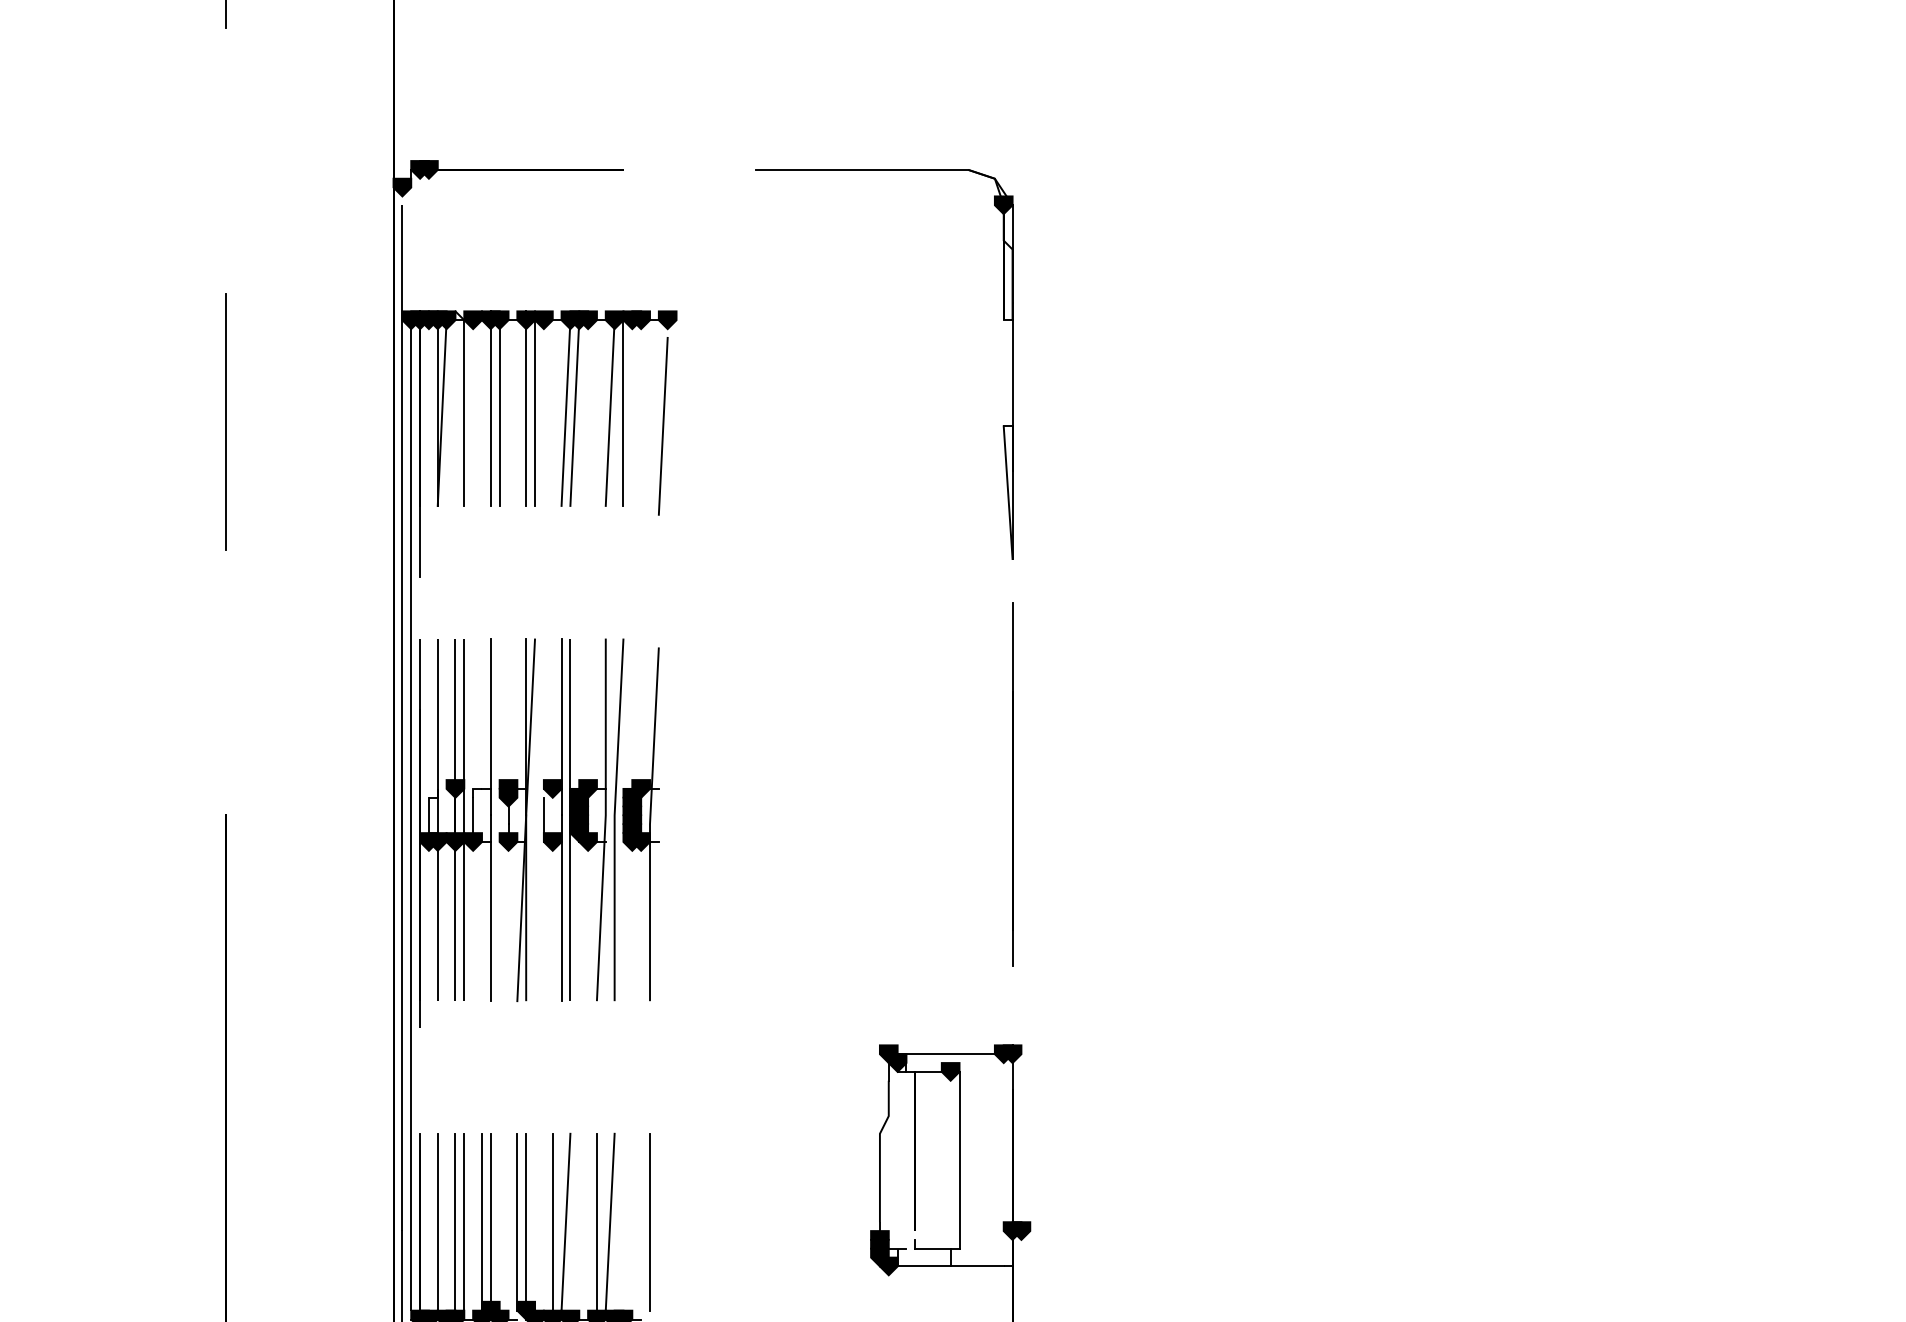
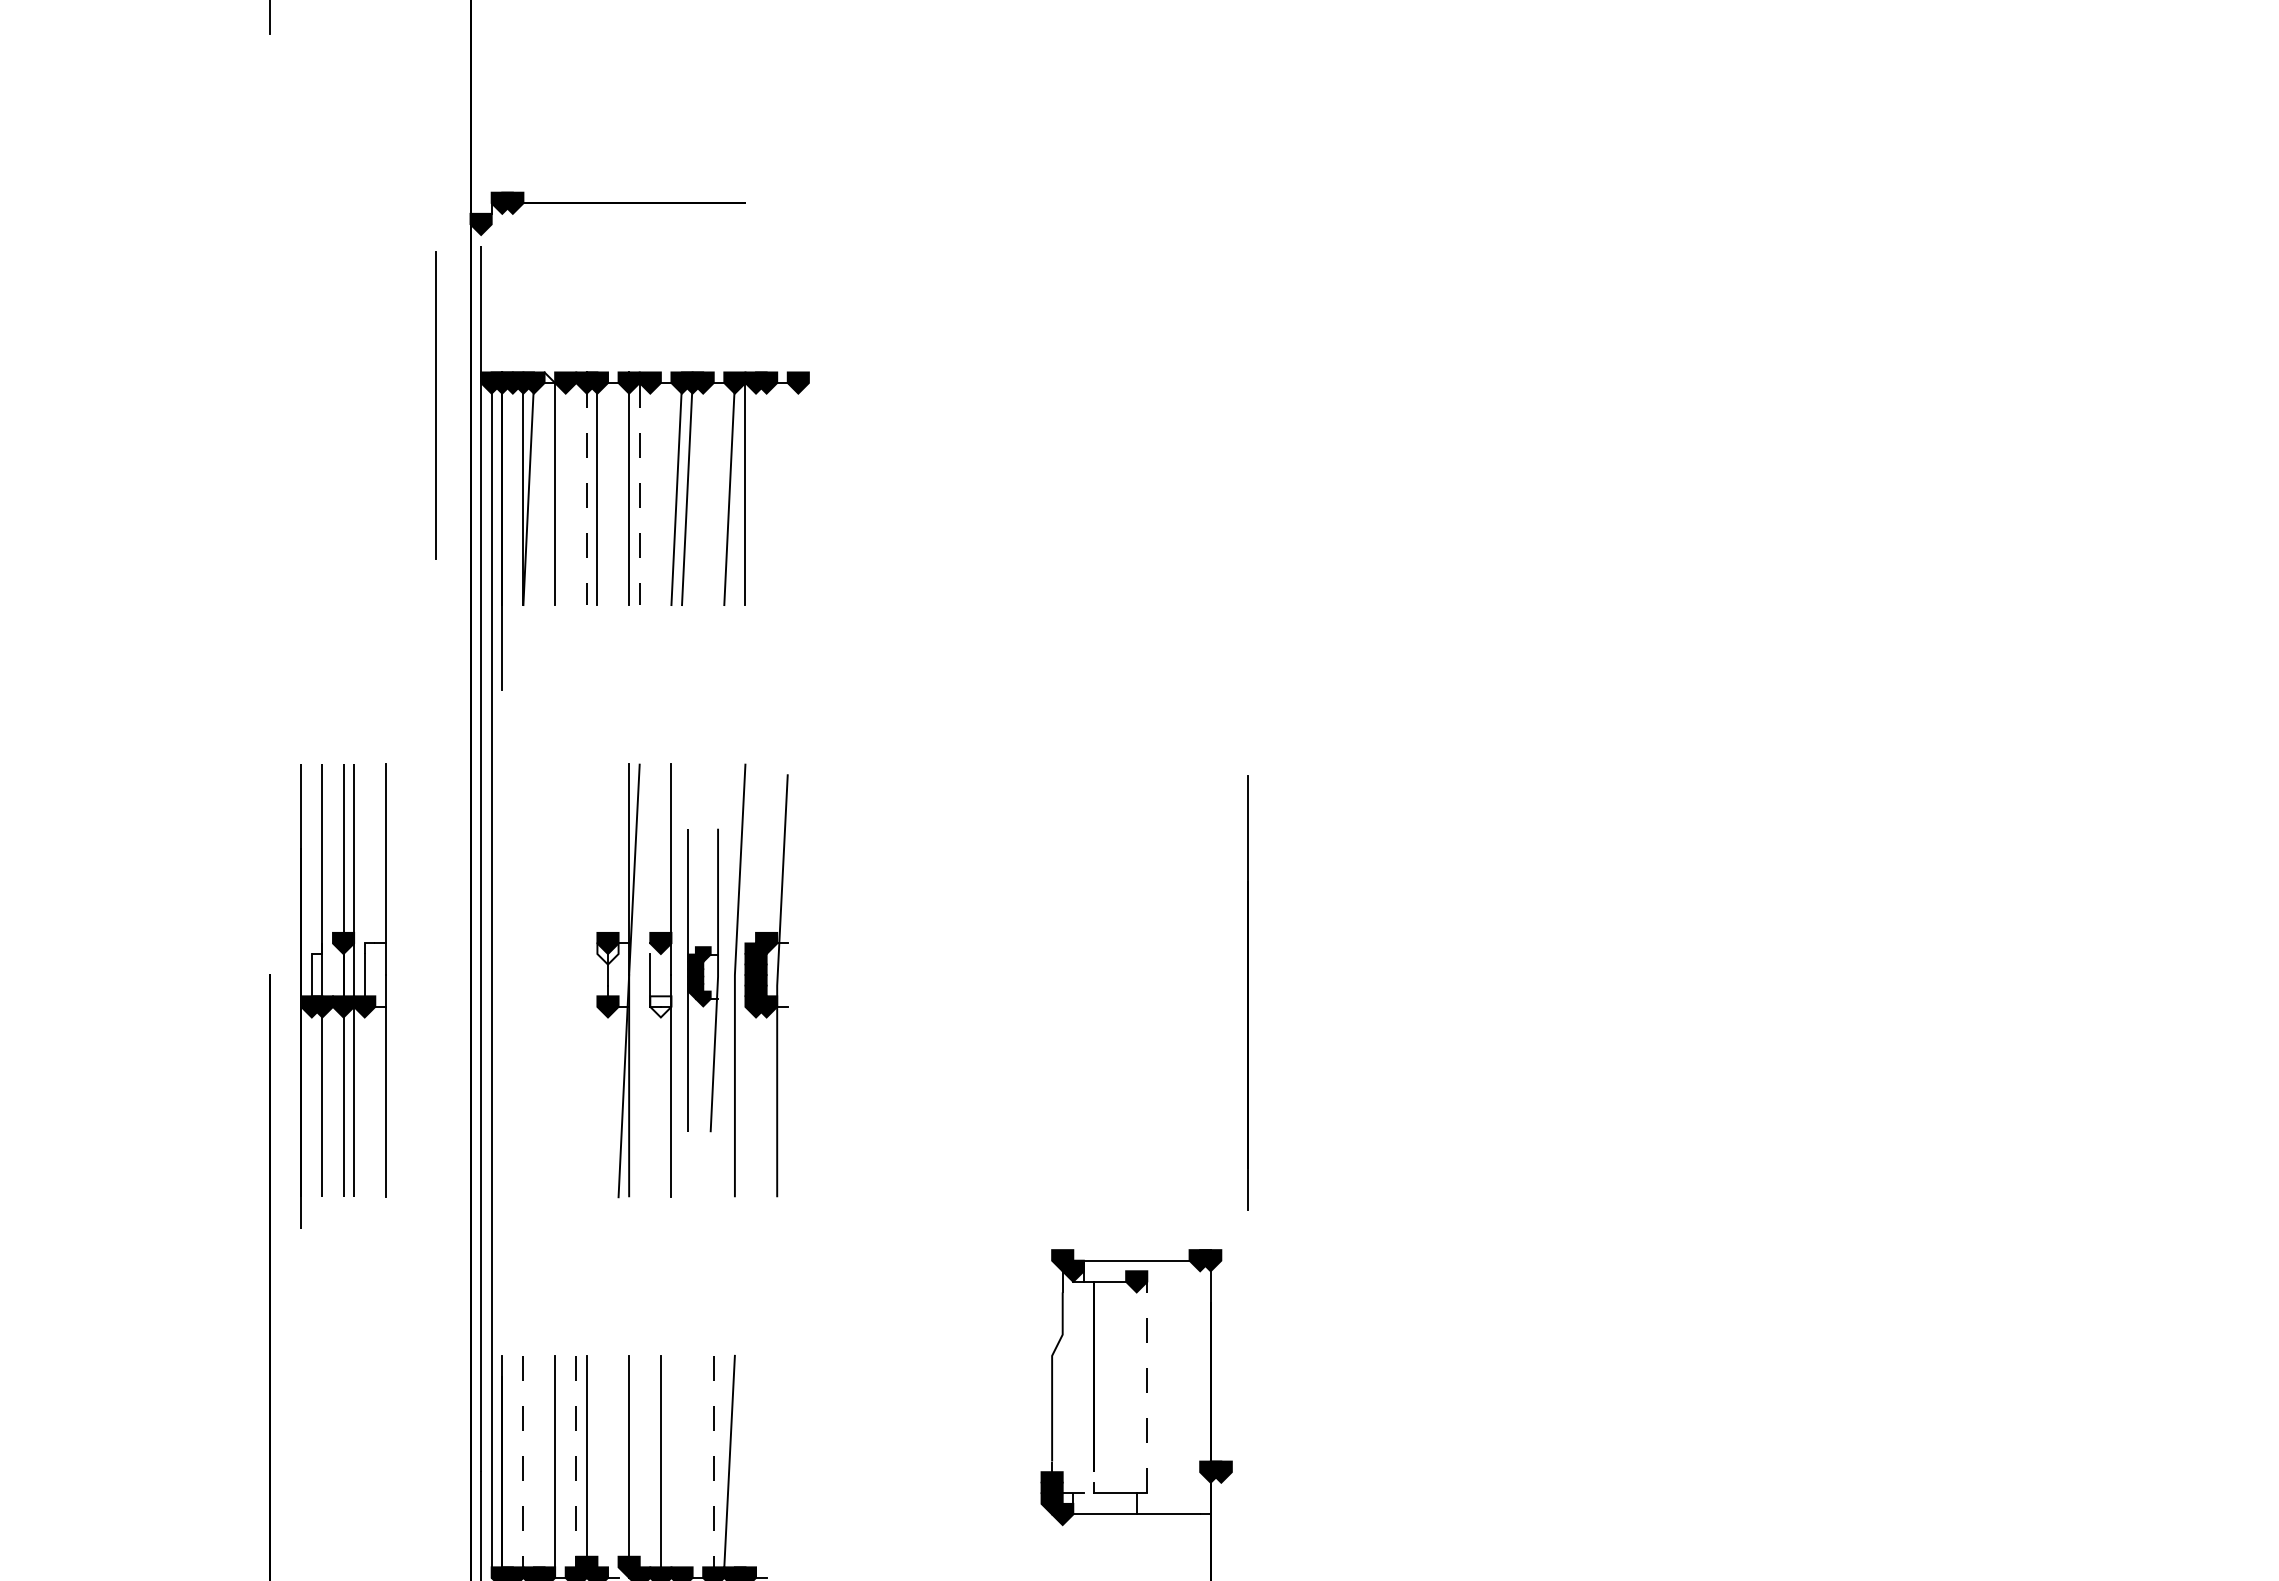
part: (1003, 320) -> (1199, 383), removed
line: (490, 413) -> (586, 494), solid -> dashed
line: (534, 413) -> (639, 494), solid -> dashed
line: (225, 421) -> (435, 405), moved
line: (662, 425) -> (792, 509), removed
line: (1012, 783) -> (1247, 992), moved
fill: (508, 797) -> (607, 953), removed
part: (588, 819) -> (703, 980), size x0.7
part: (455, 832) -> (343, 995), moved
fill: (552, 841) -> (660, 1006), removed
line: (959, 1160) -> (1147, 1387), solid -> dashed
line: (437, 1222) -> (523, 1461), solid -> dashed
line: (455, 1222) -> (544, 1461), removed
line: (482, 1222) -> (576, 1461), solid -> dashed
line: (517, 1222) -> (618, 1461), removed
line: (565, 1222) -> (676, 1461), removed
line: (596, 1222) -> (713, 1461), solid -> dashed
line: (650, 1222) -> (777, 1461), removed

